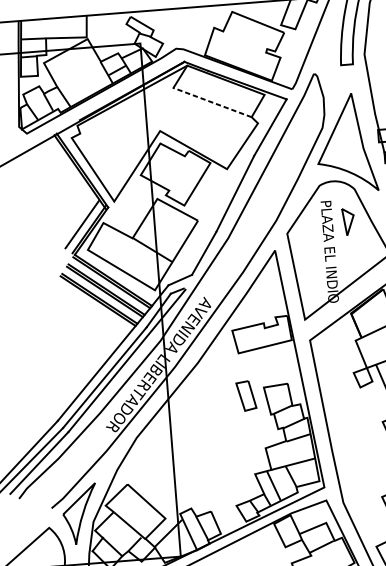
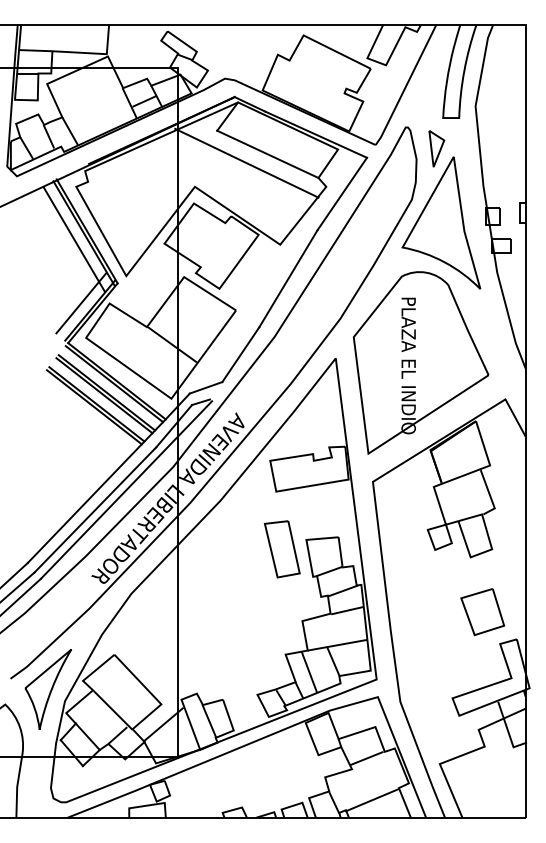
line: (212, 102) -> (267, 154), dashed -> solid
line: (197, 109) -> (246, 162), added
line: (72, 177) -> (73, 239), added
part: (348, 221) -> (436, 148), moved
part: (245, 396) -> (281, 549), size x1.43

